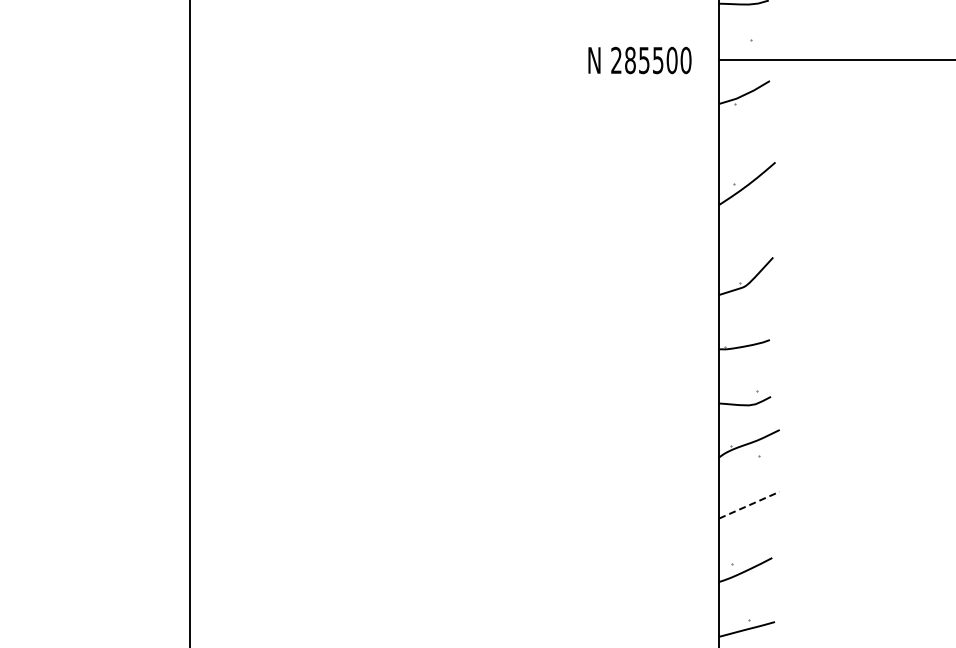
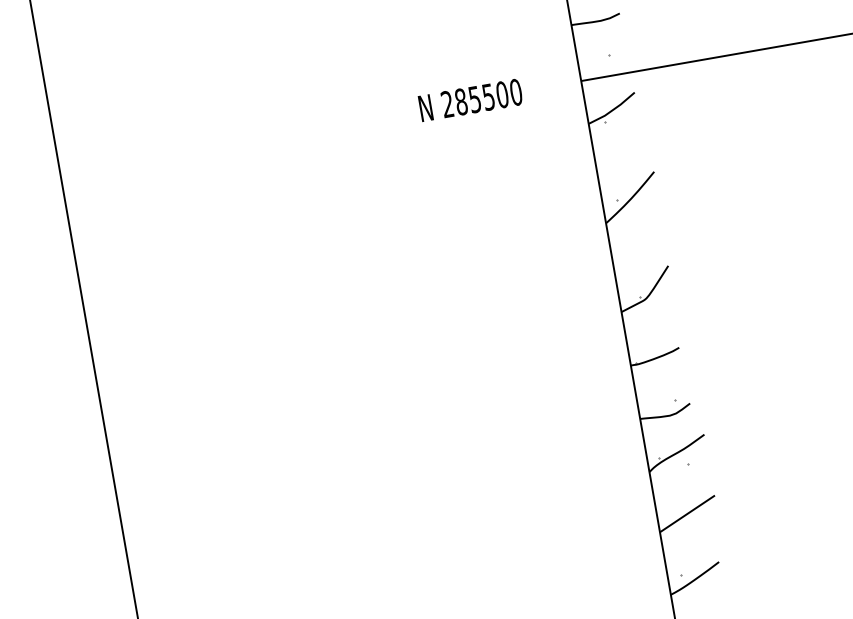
text: (639, 60) -> (470, 100), moved
line: (748, 505) -> (686, 514), dashed -> solid

